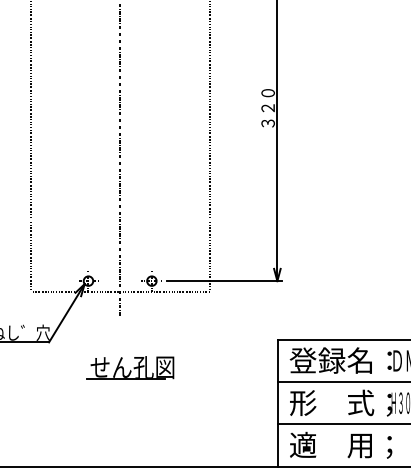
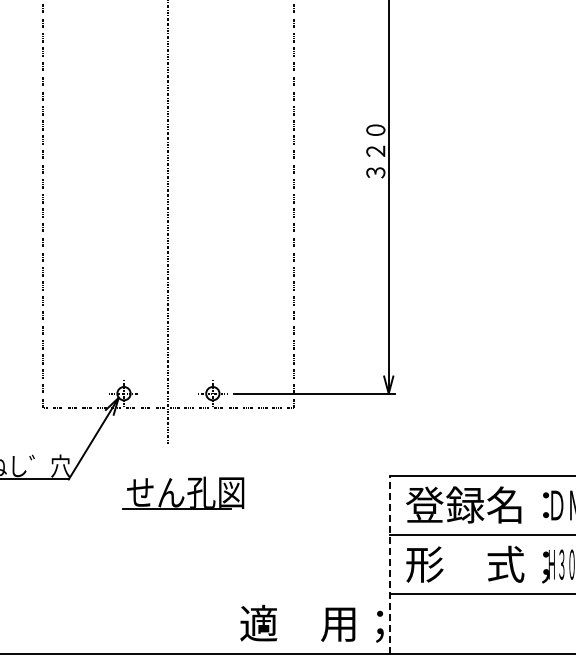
part: (130, 367) -> (183, 492), moved
line: (277, 403) -> (389, 564), solid -> dashed
text: (340, 445) -> (311, 623), moved

